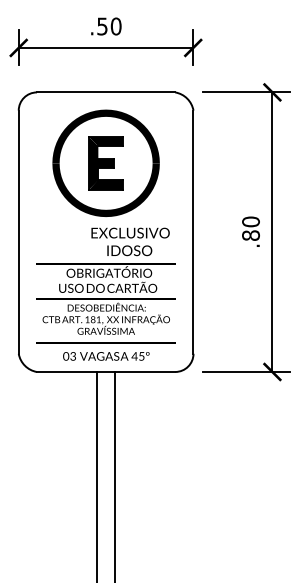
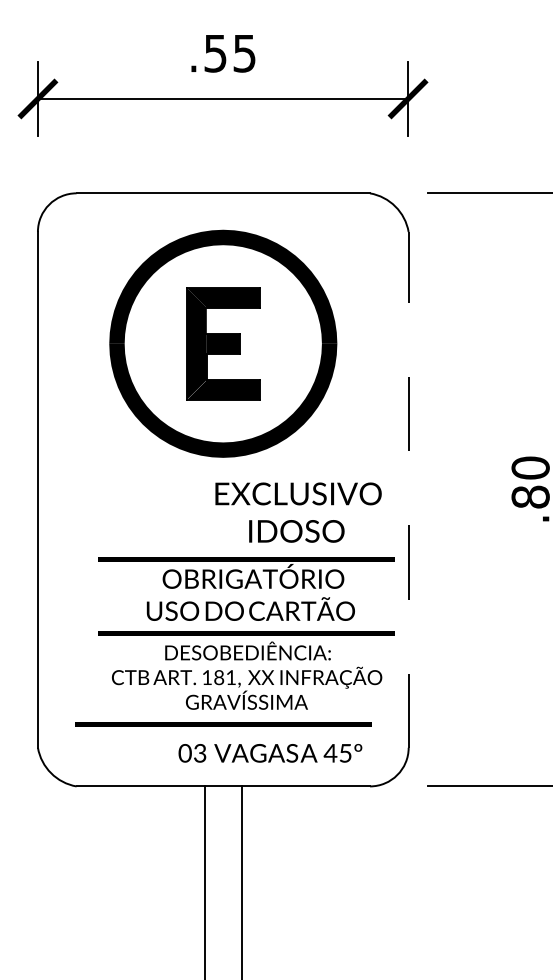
text: (115, 26) -> (243, 53), .50 -> .55
line: (193, 232) -> (408, 490), solid -> dashed
text: (105, 280) -> (245, 594), moved
text: (106, 356) -> (270, 753), moved

